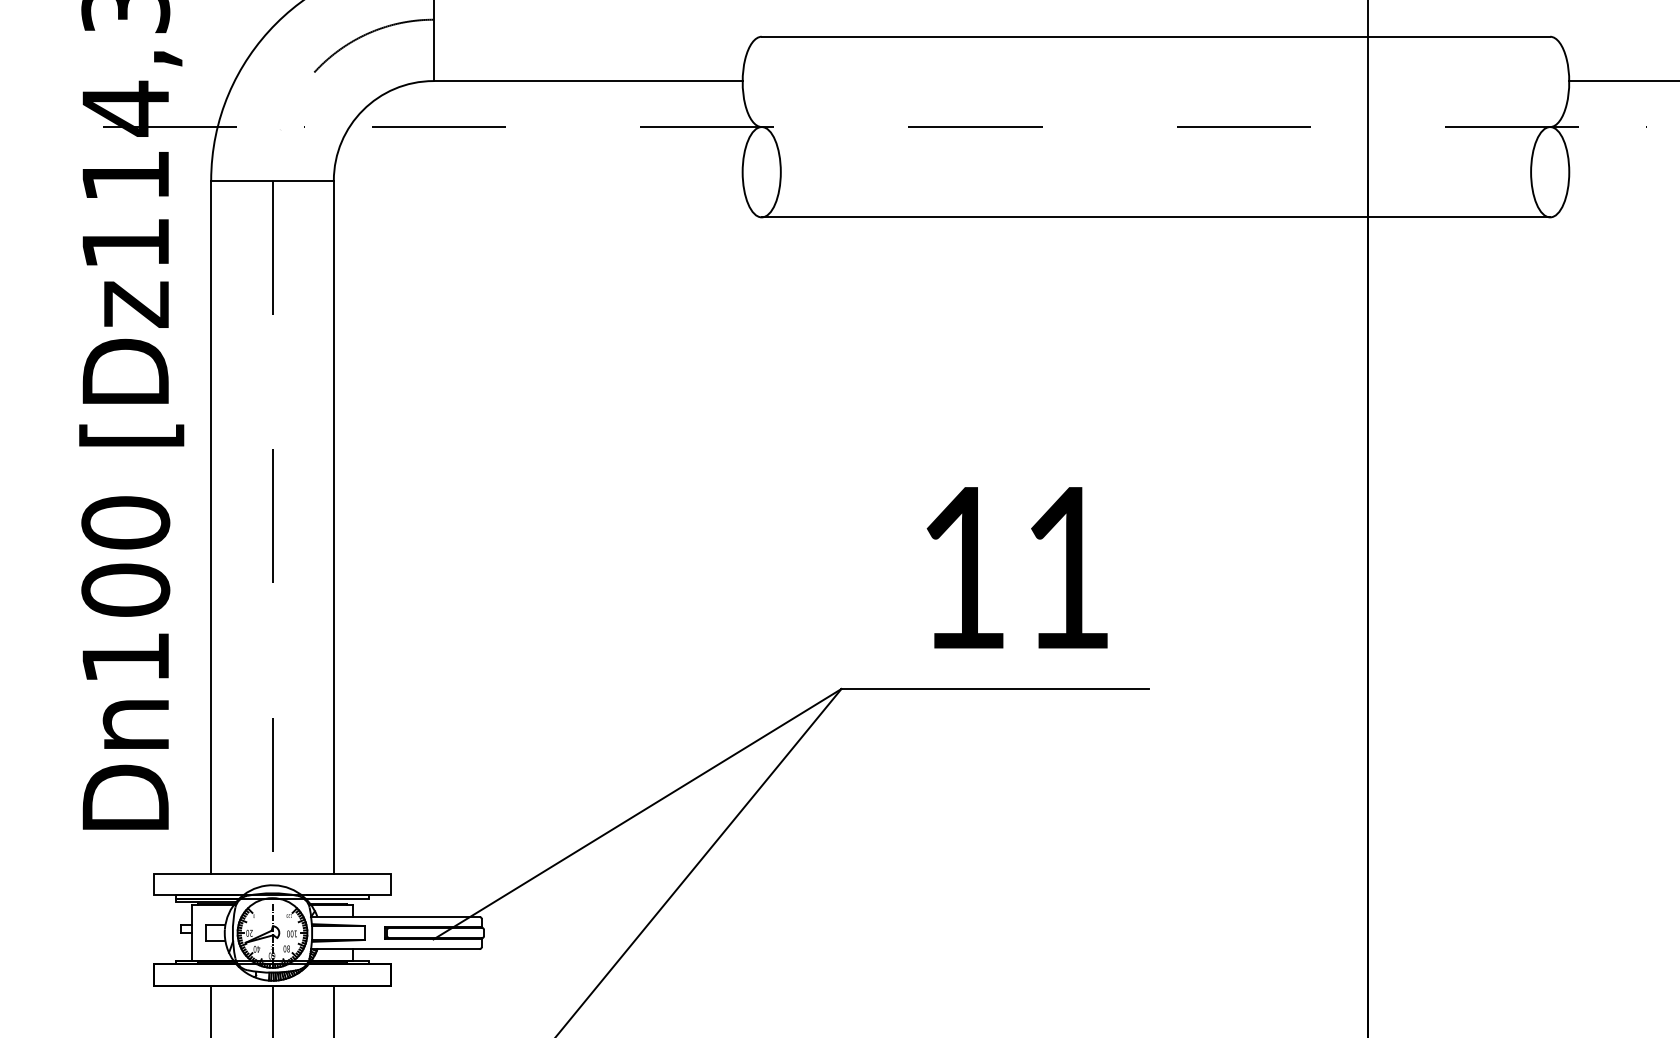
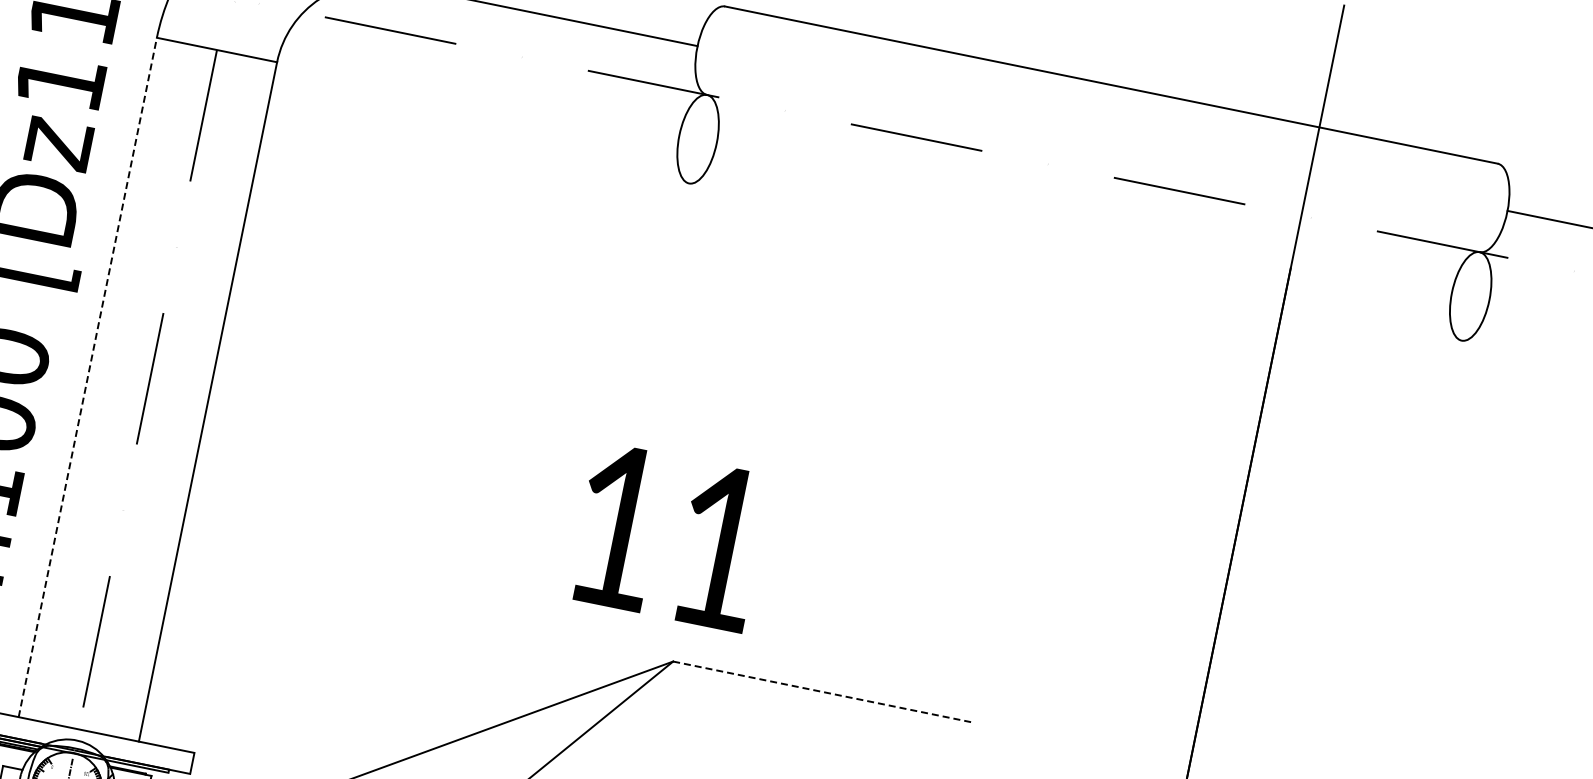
line: (1155, 217) -> (1074, 262), removed
line: (211, 527) -> (88, 377), solid -> dashed
text: (1016, 567) -> (669, 536), moved
line: (995, 689) -> (824, 692), solid -> dashed

